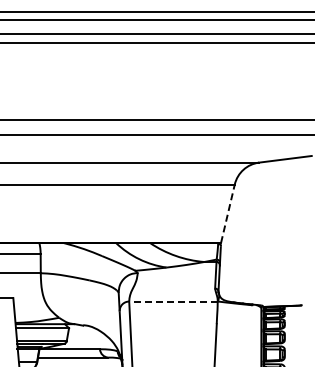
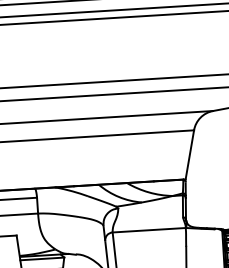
line: (228, 213) -> (190, 154), dashed -> solid
line: (172, 301) -> (148, 230), dashed -> solid

